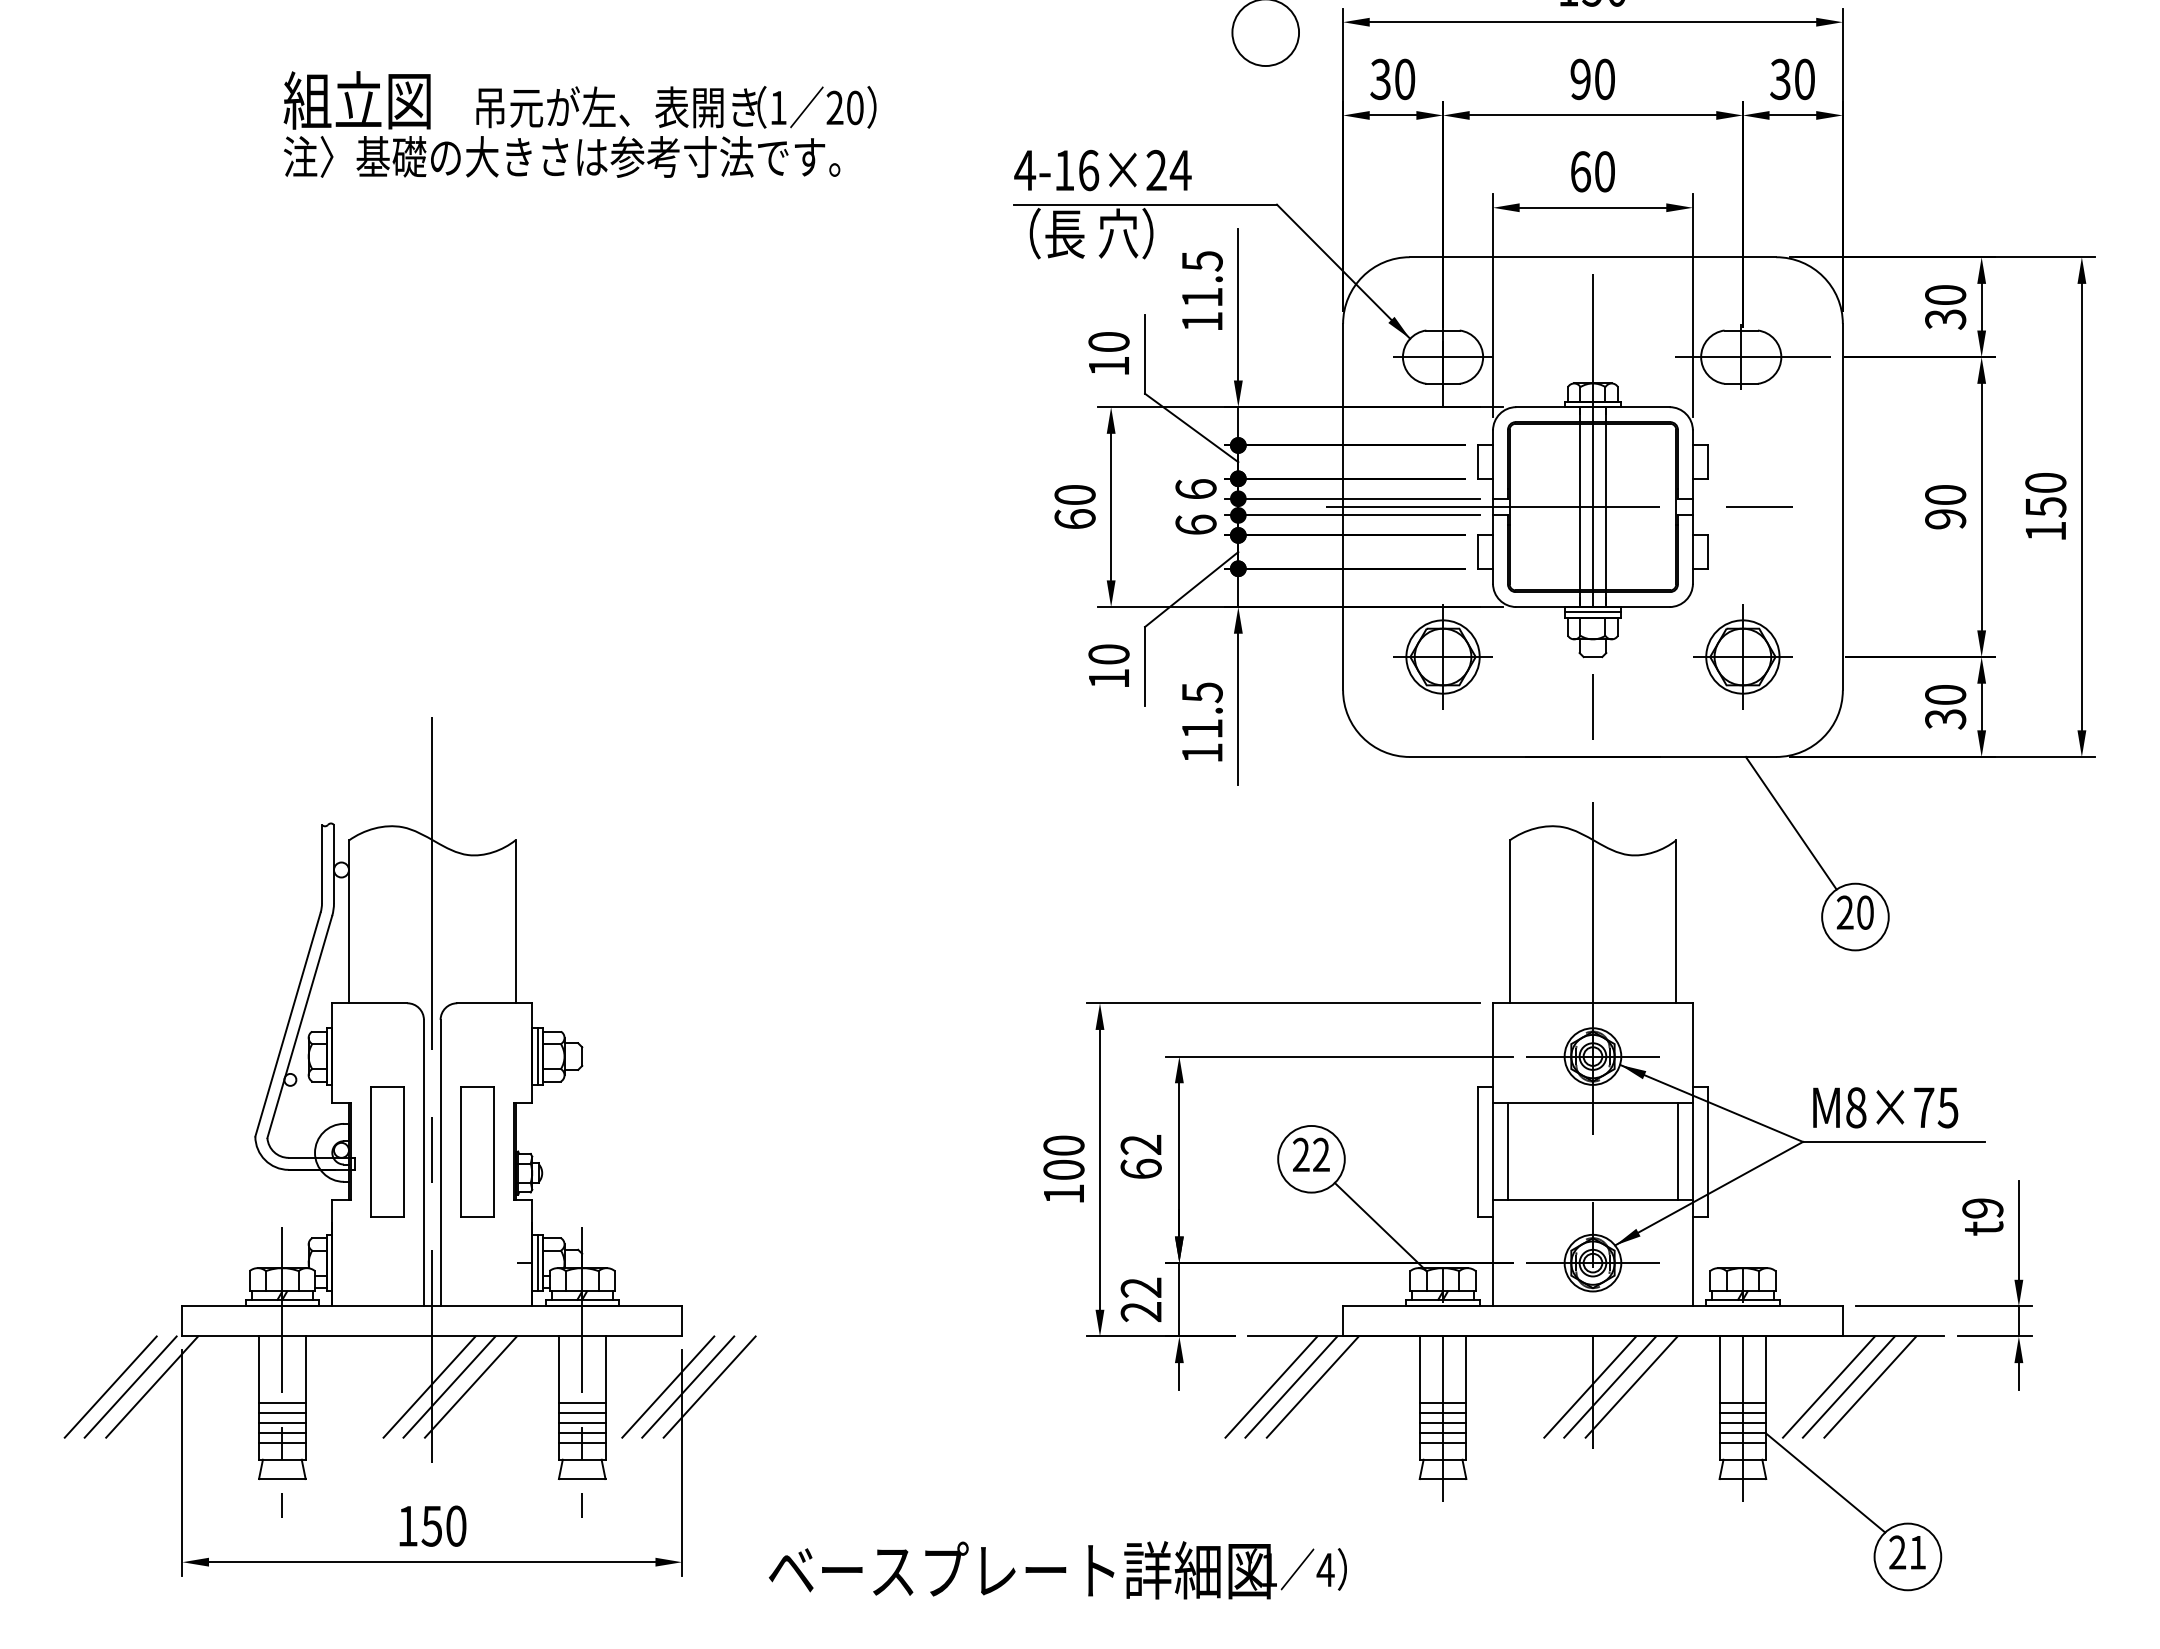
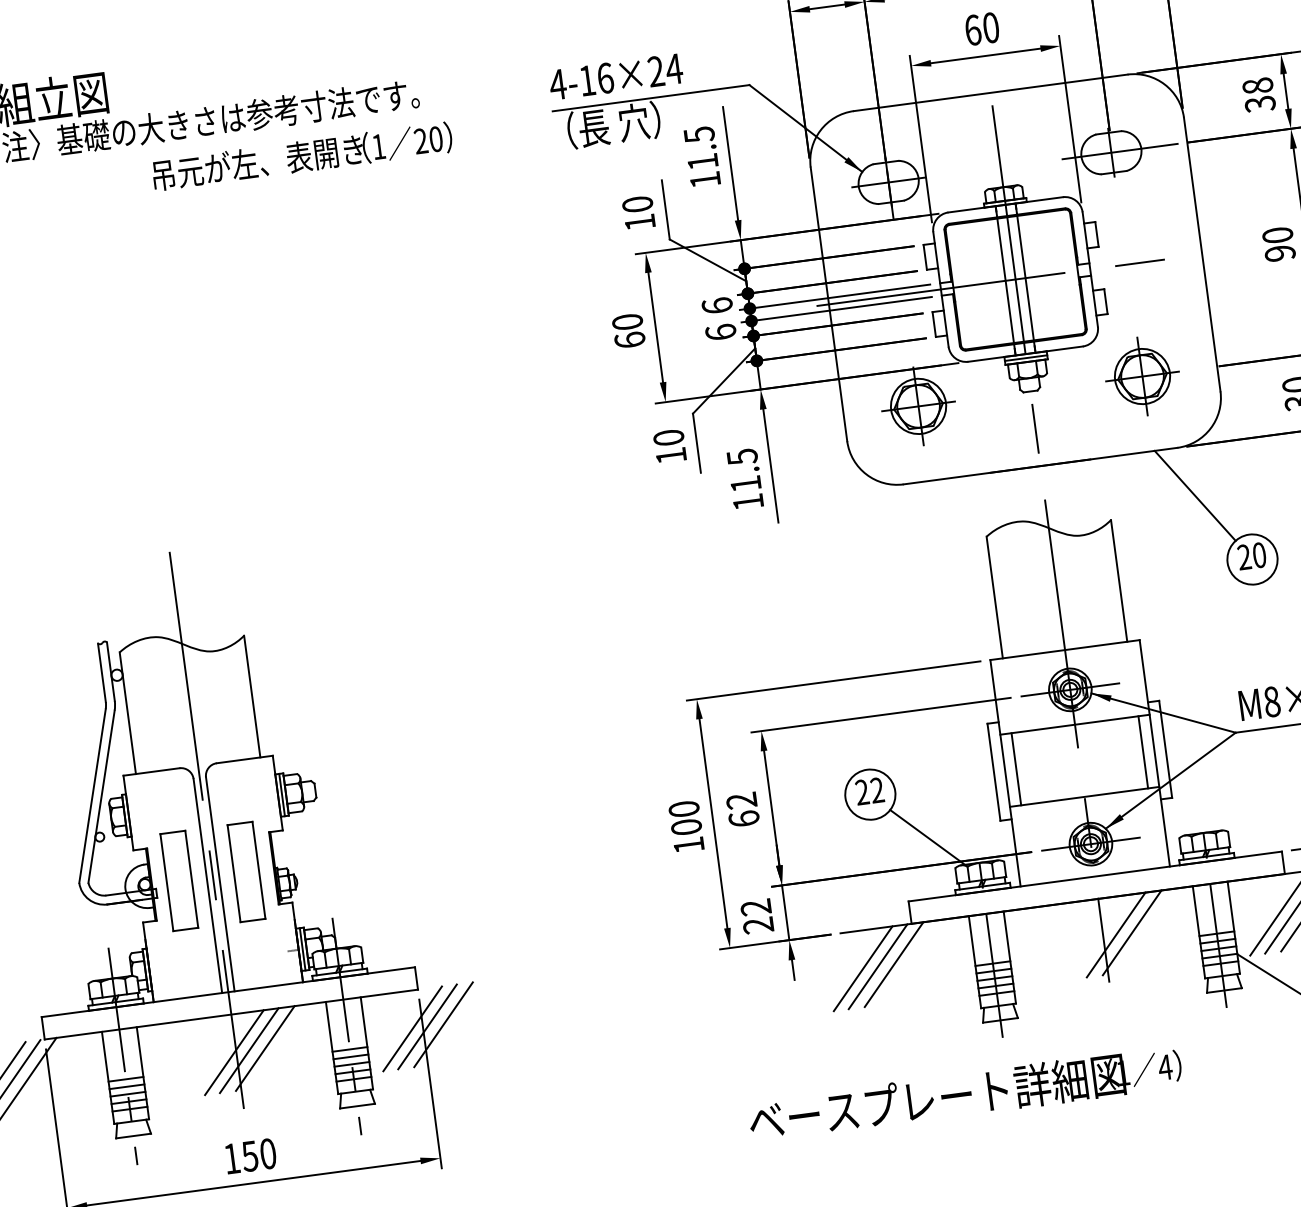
text: (676, 107) -> (302, 156), moved
text: (1945, 295) -> (1257, 86), 30 -> 38
line: (1590, 1386) -> (1101, 936), removed
text: (1057, 1570) -> (965, 1094), moved

